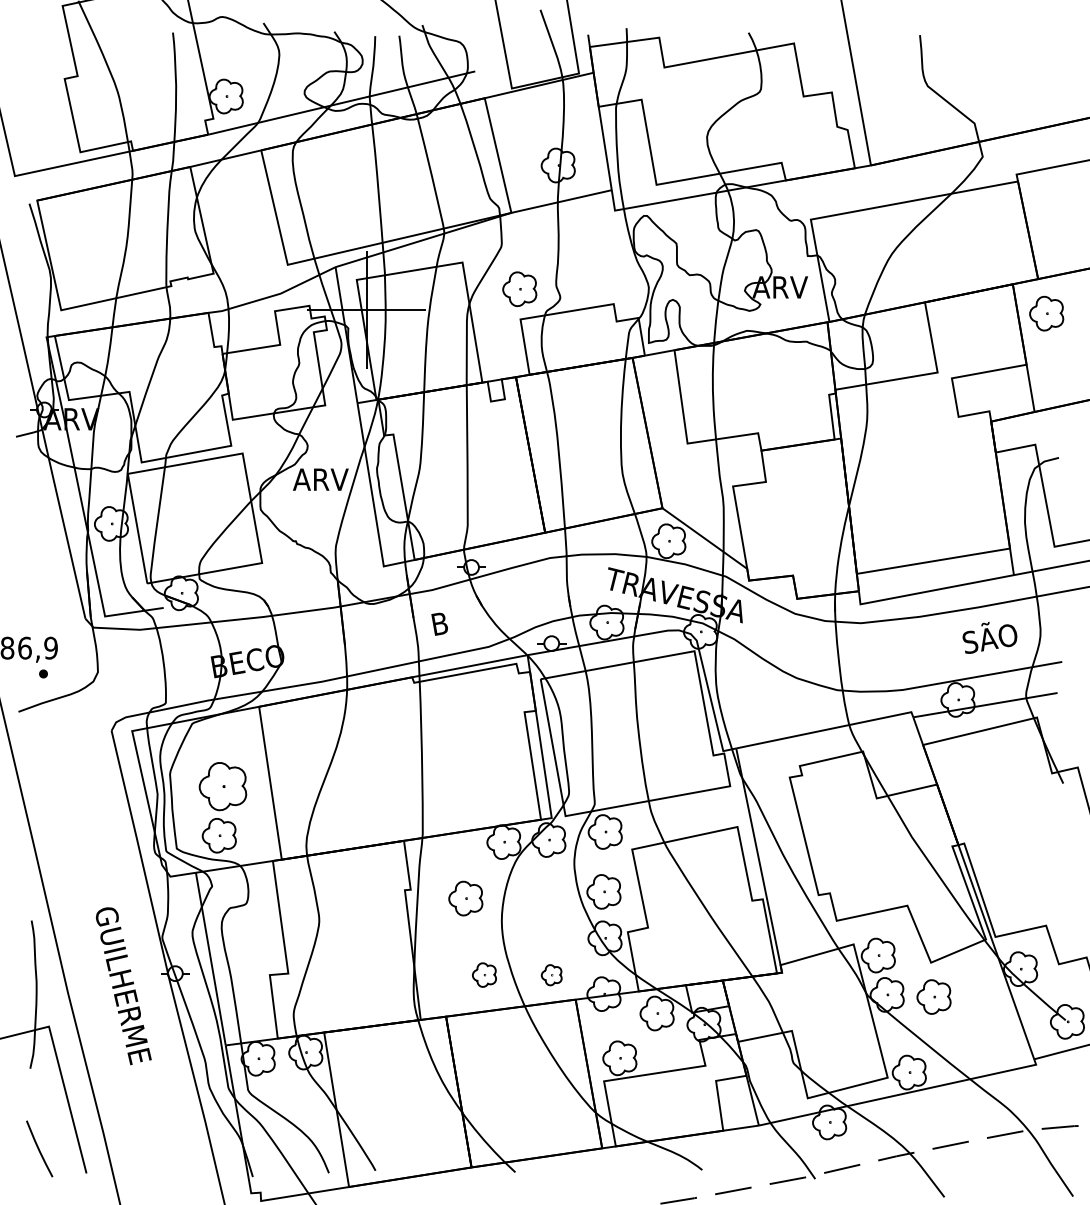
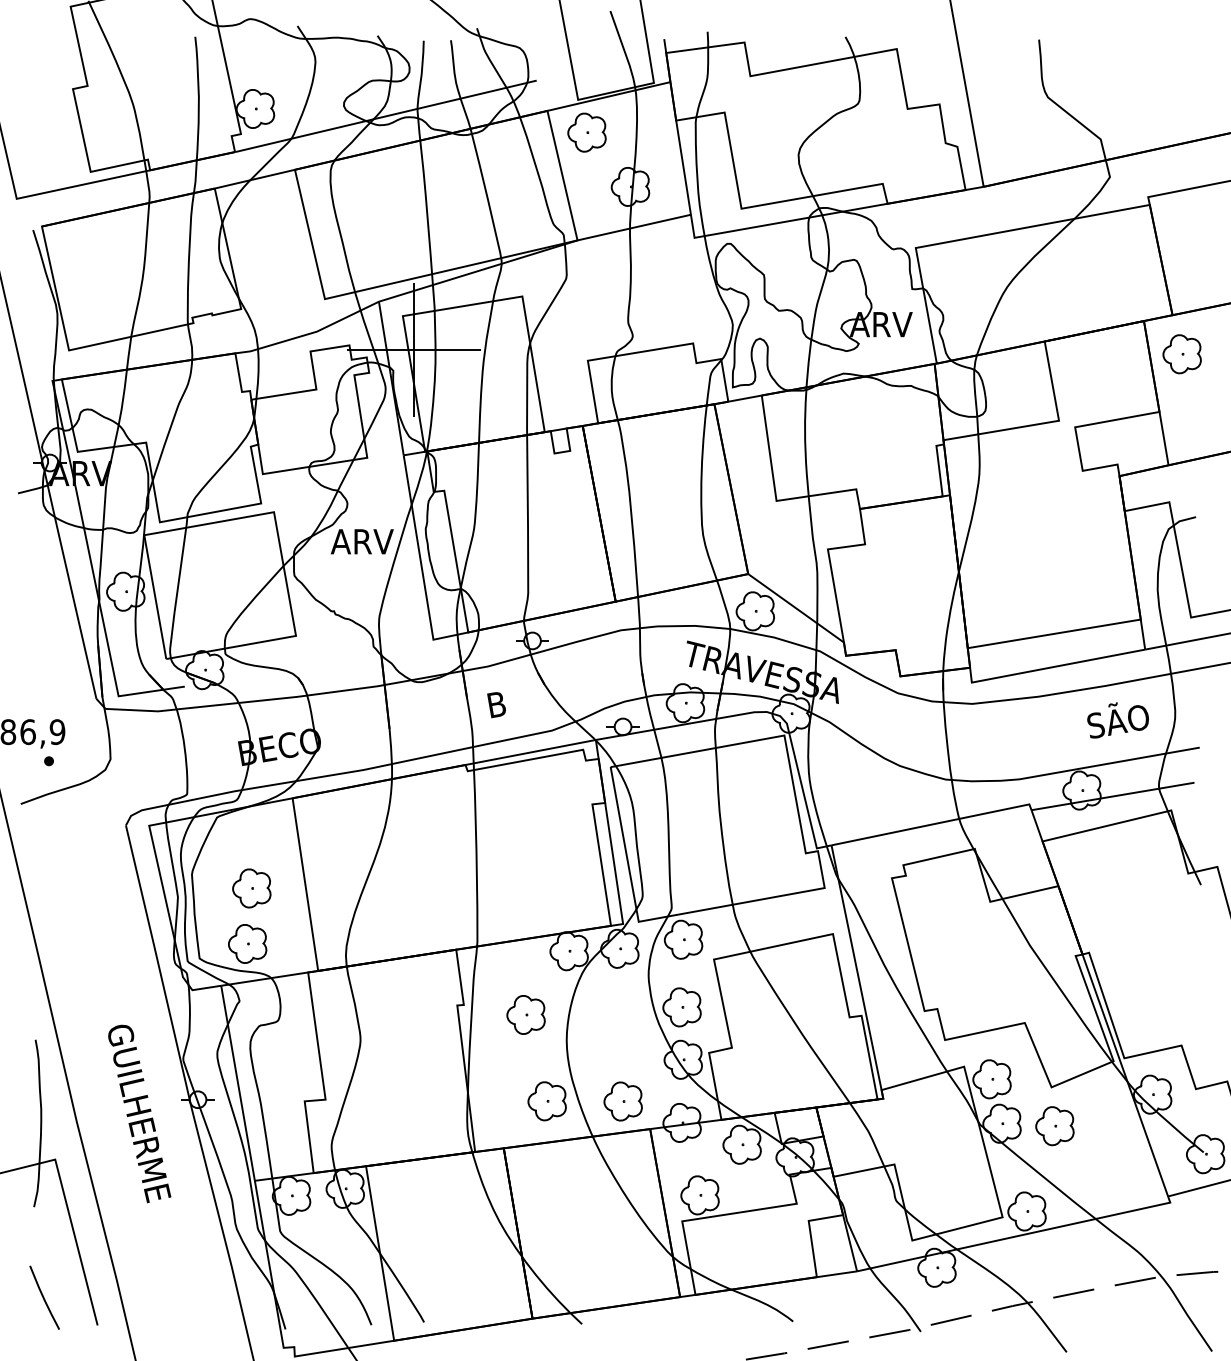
part: (519, 289) -> (586, 132), moved
part: (222, 786) -> (251, 888), size x0.71
part: (483, 975) -> (546, 1101), size x1.43
part: (551, 975) -> (622, 1101), size x1.67

